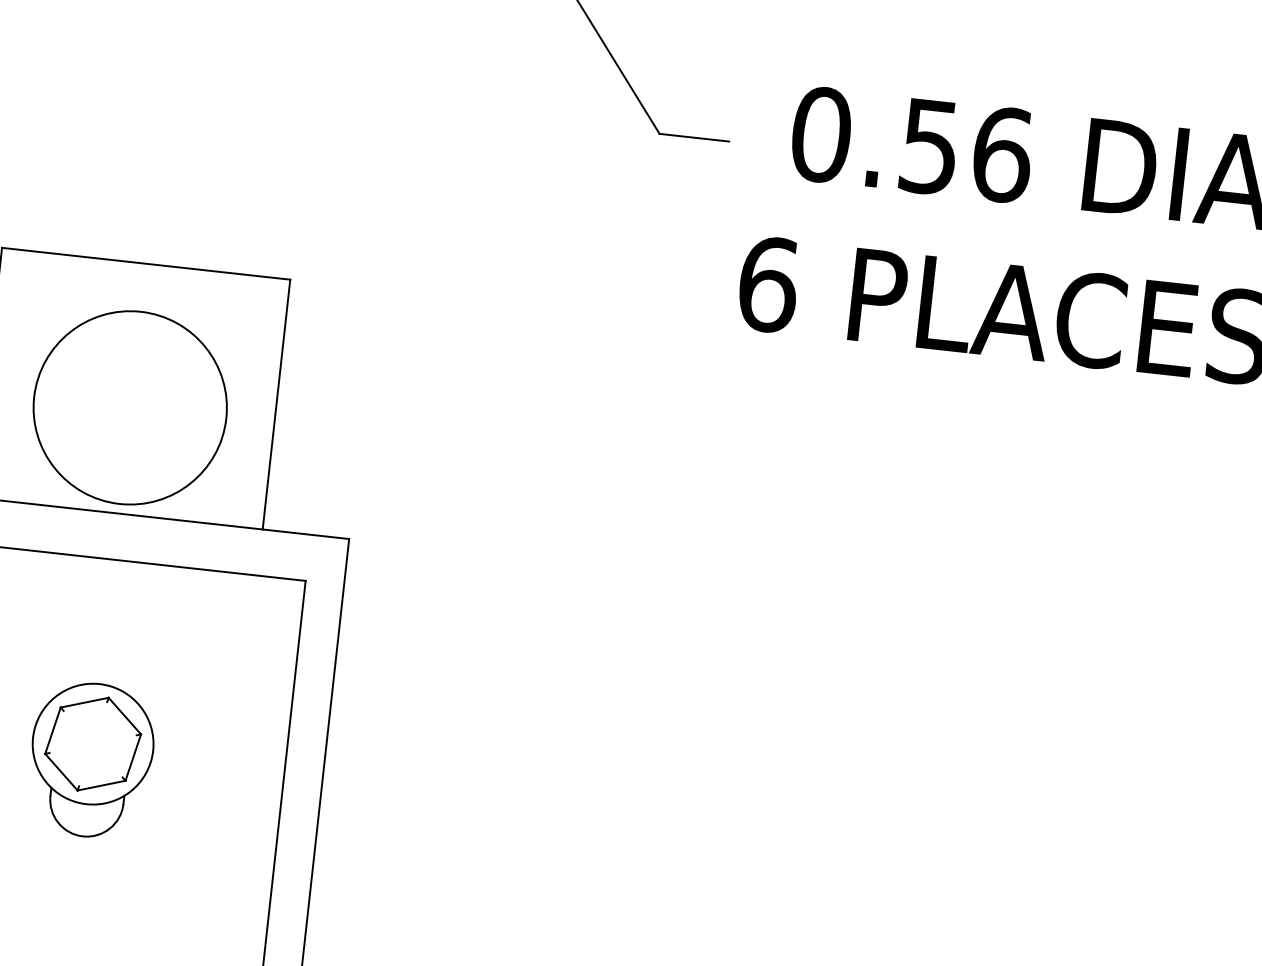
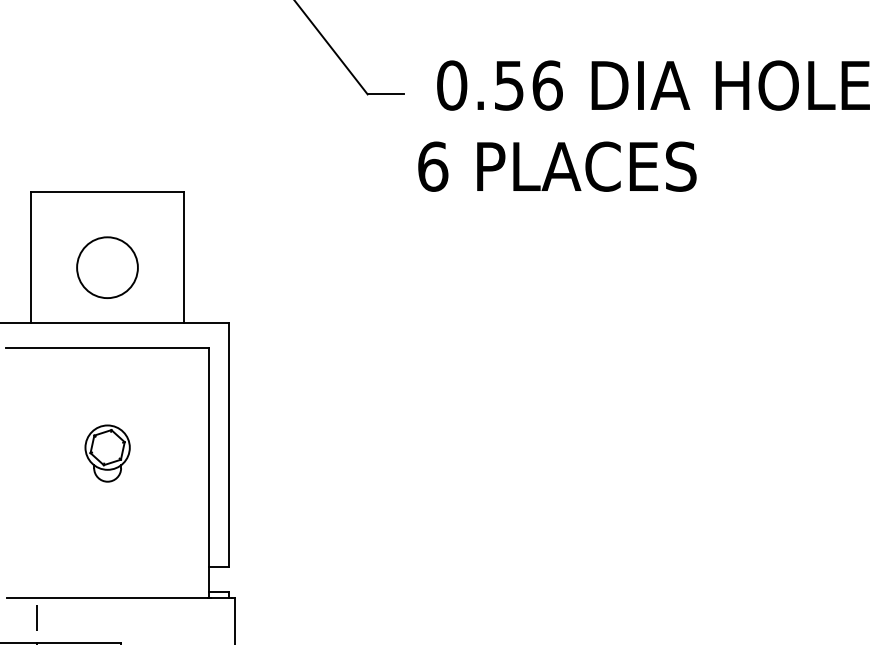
circle: (130, 407) -> (107, 267), size x0.6
part: (91, 759) -> (107, 453), size x0.7

